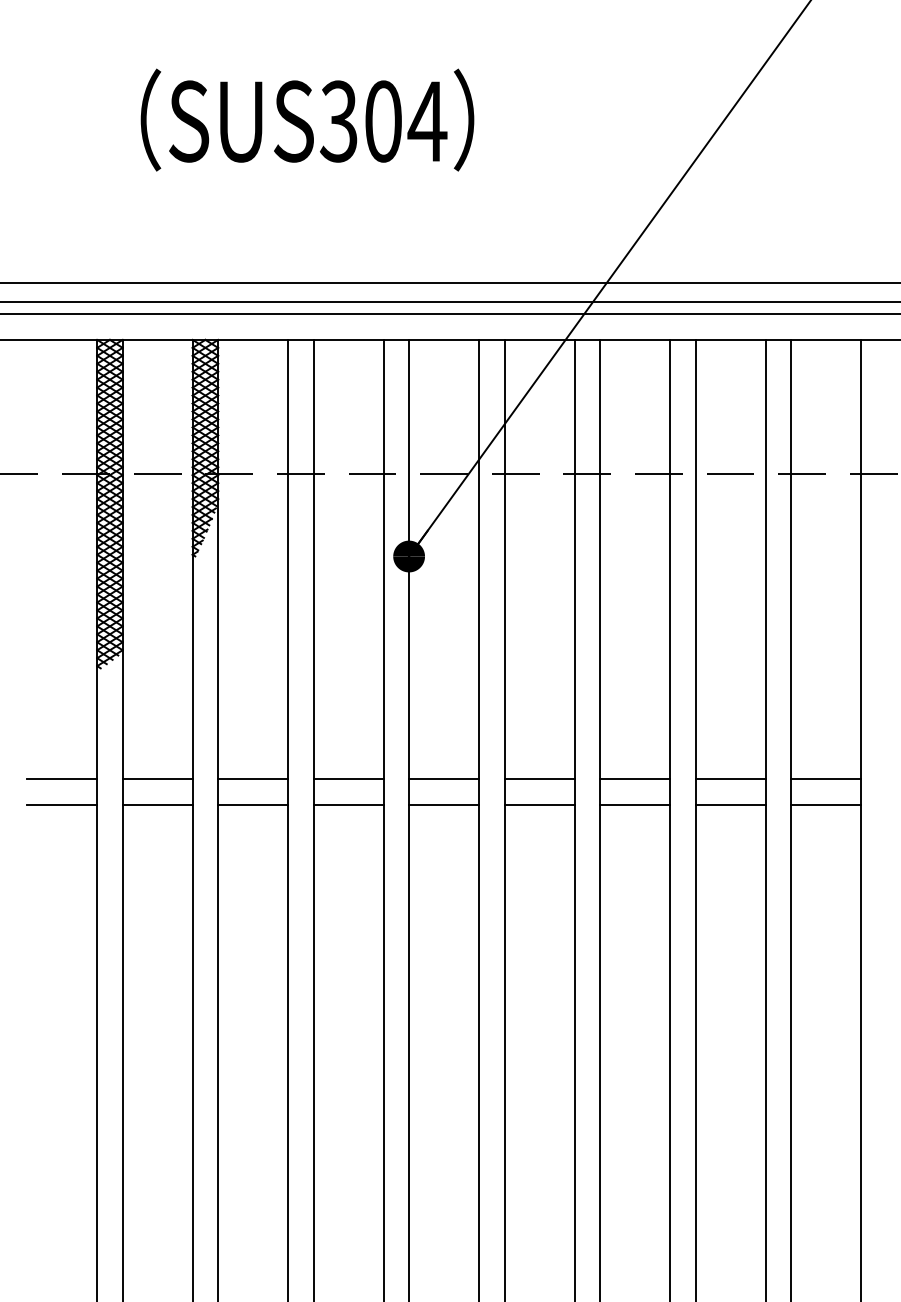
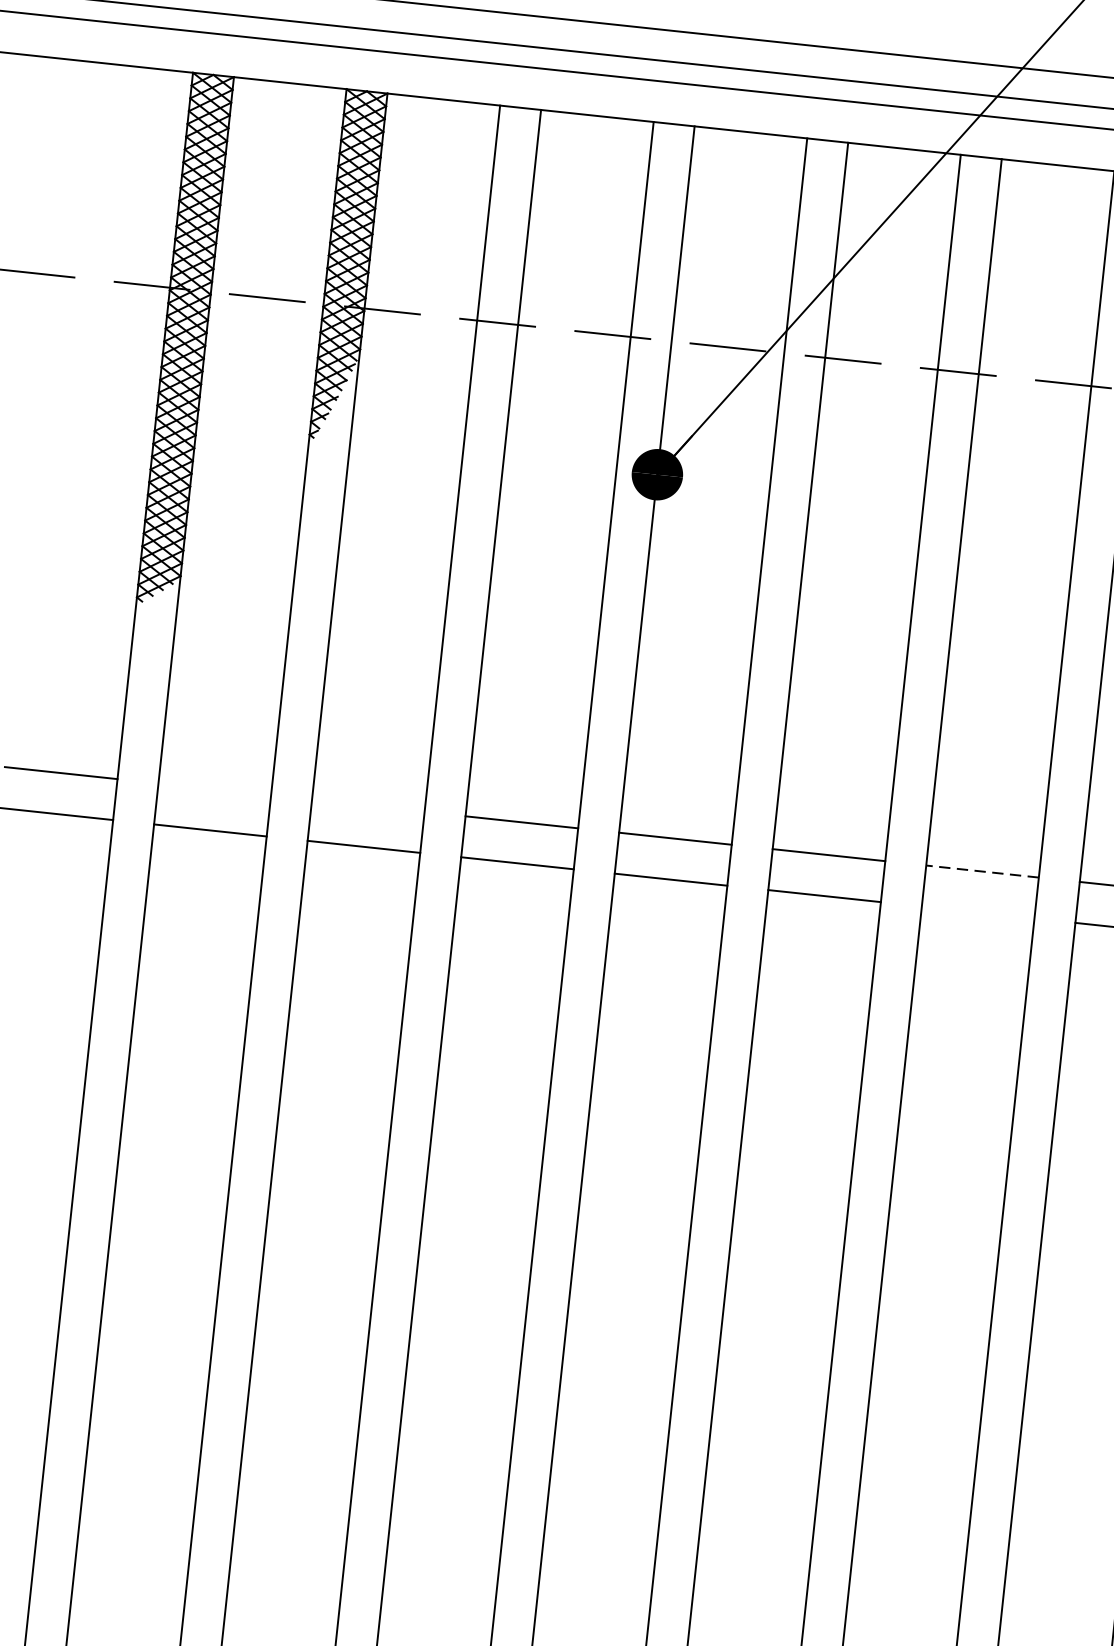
line: (157, 779) -> (214, 790), removed
line: (253, 779) -> (368, 806), removed
line: (634, 779) -> (981, 872), solid -> dashed
line: (635, 804) -> (978, 912), removed

